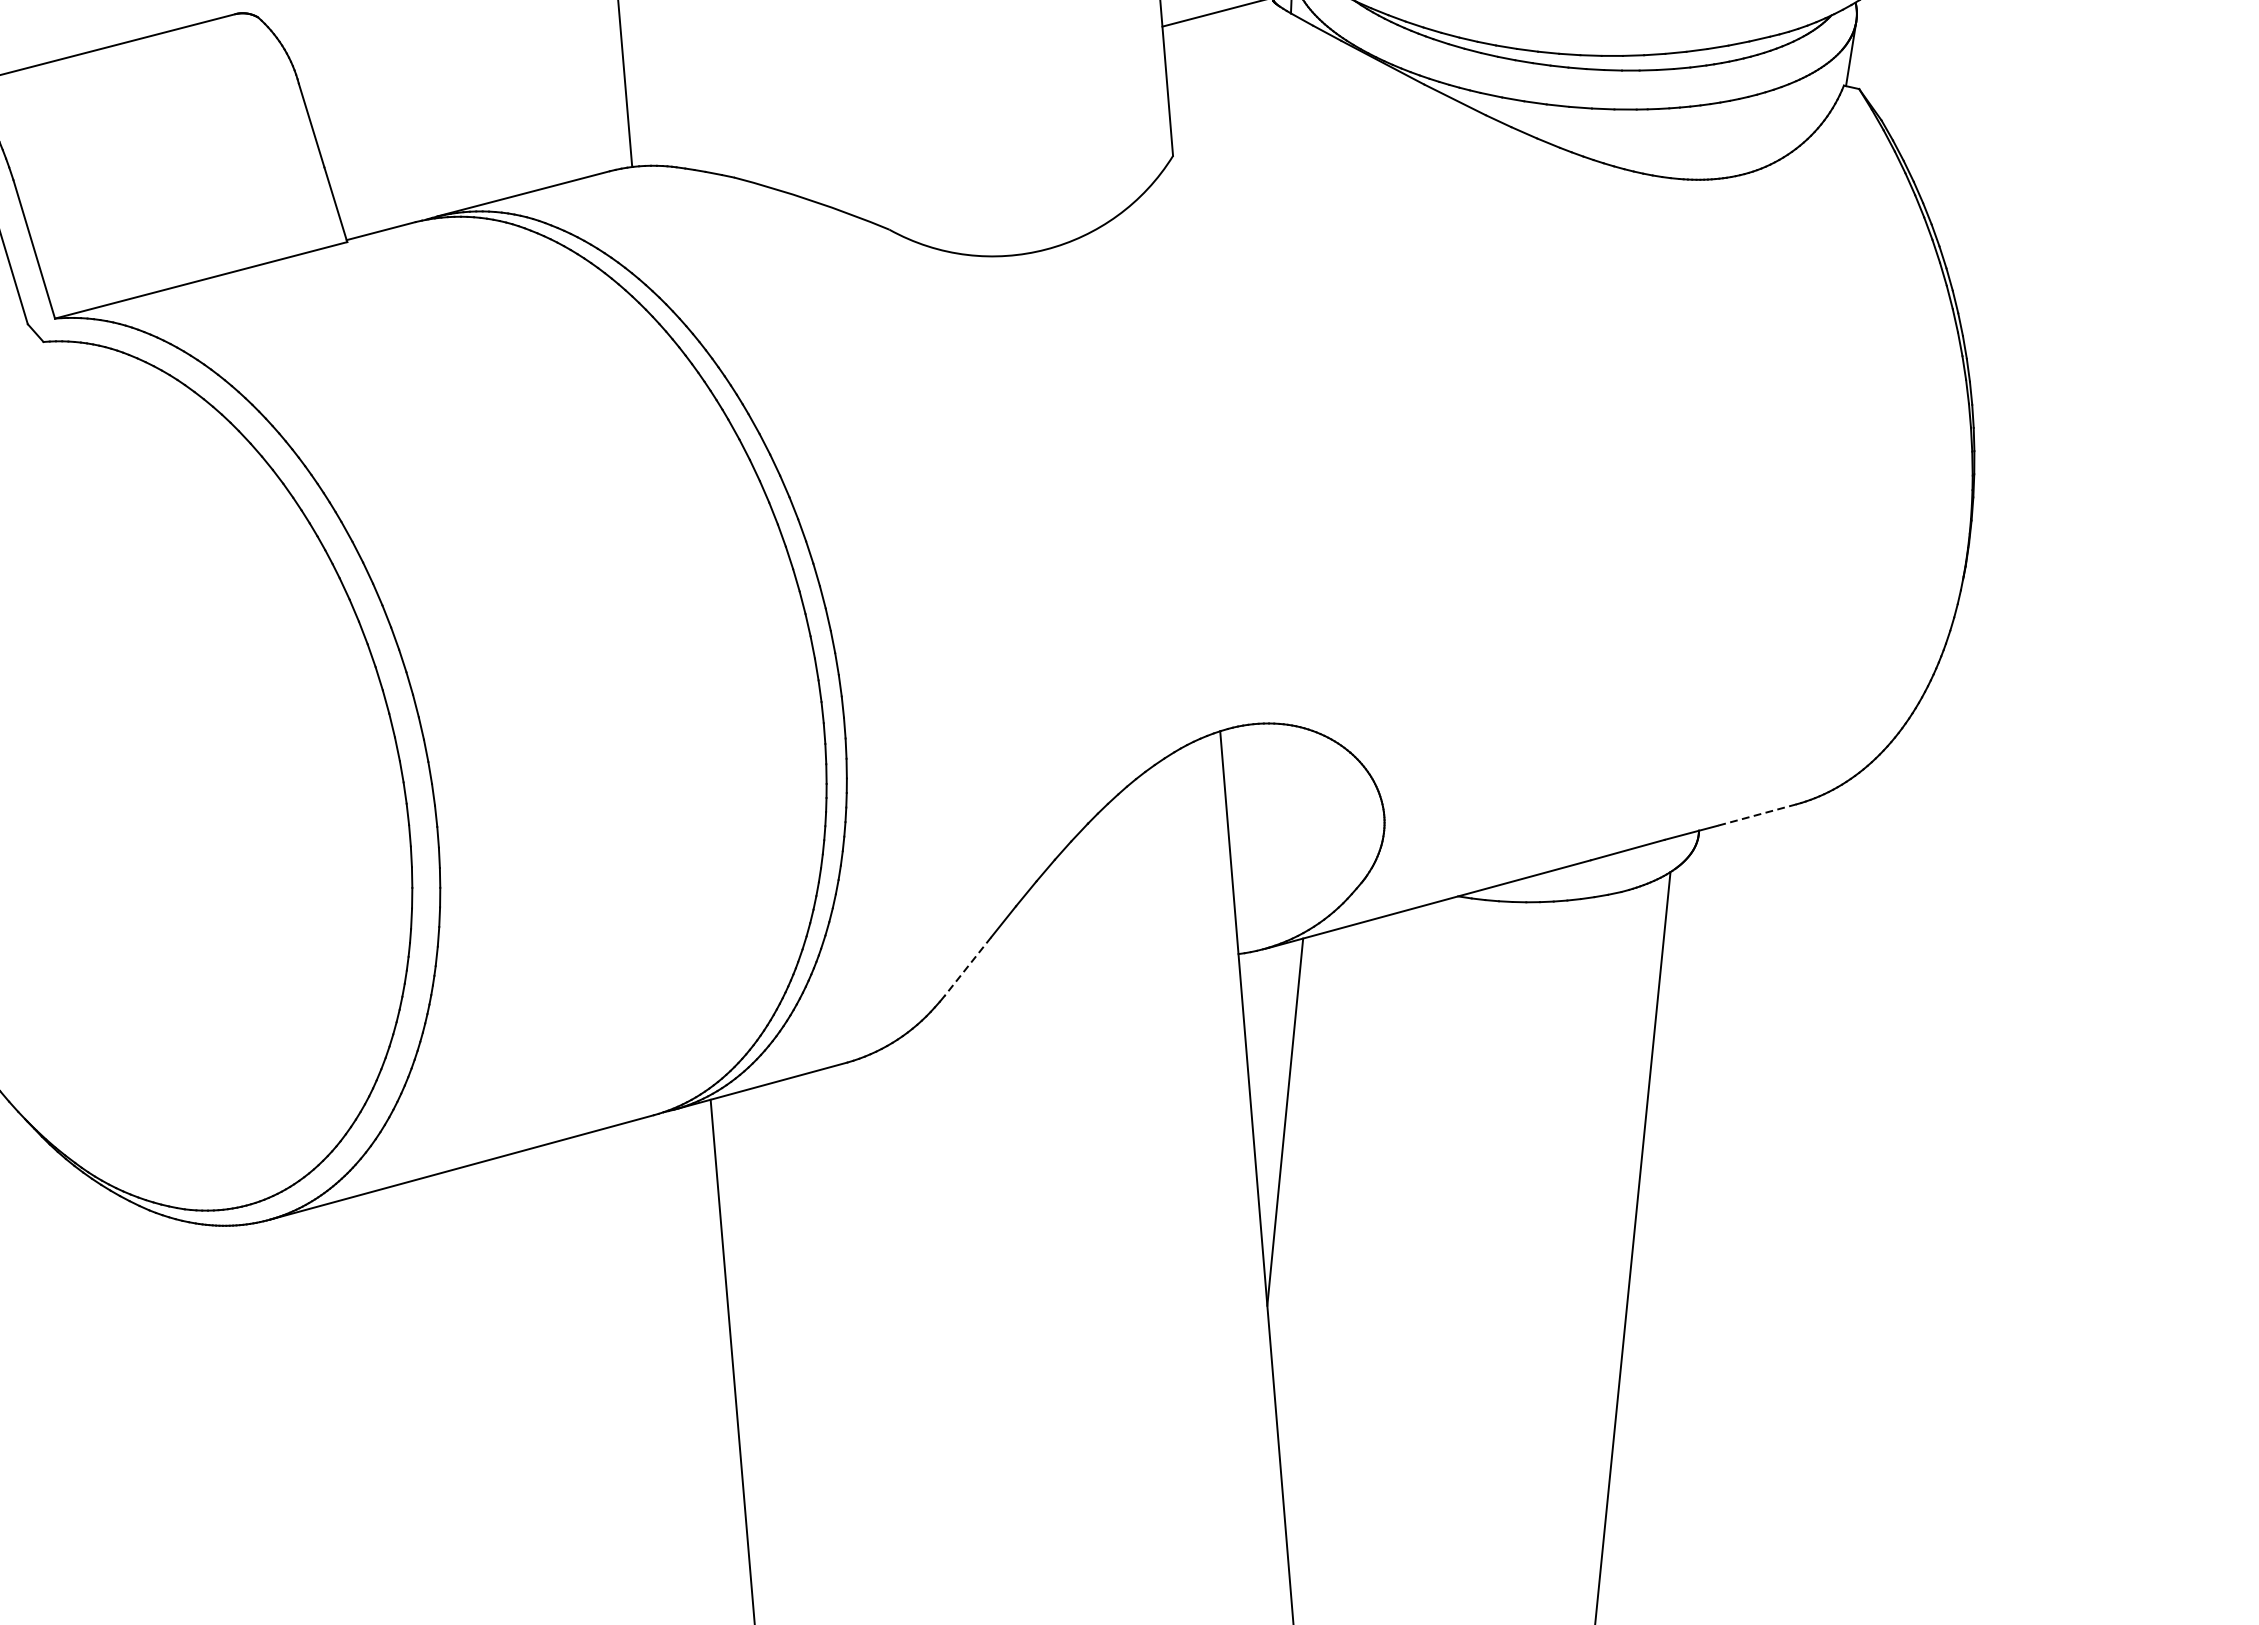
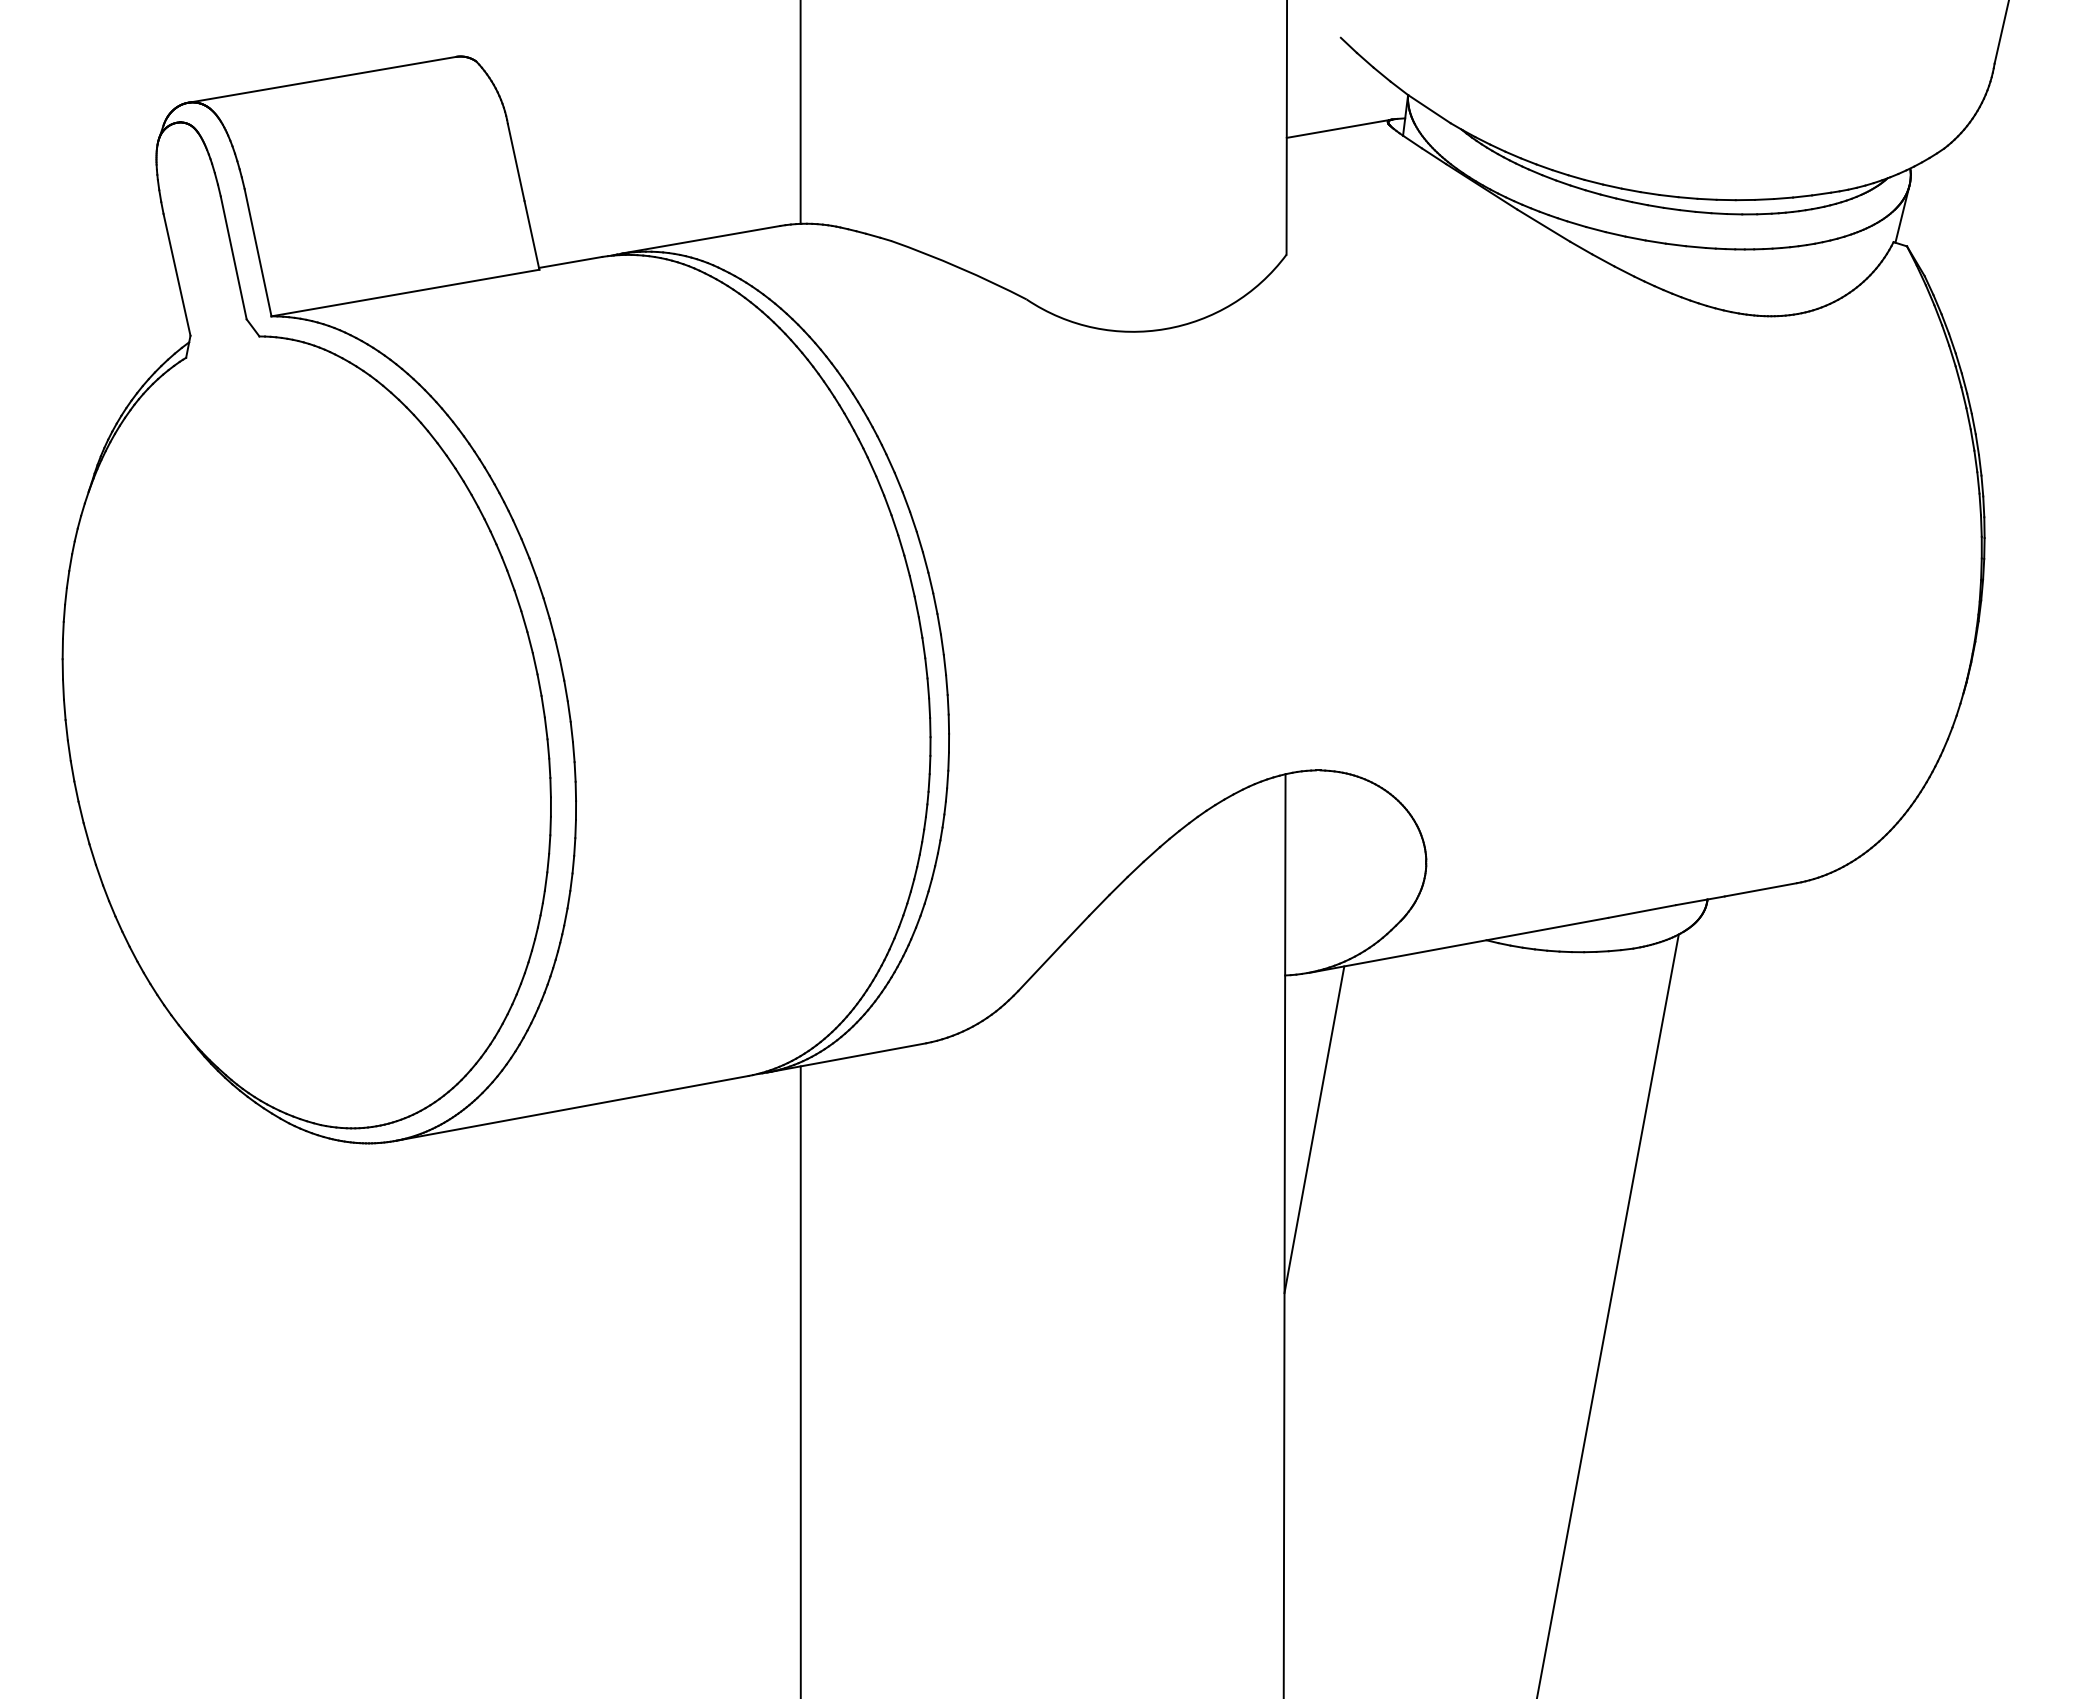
line: (1756, 814) -> (1760, 889), dashed -> solid
line: (967, 966) -> (1041, 966), dashed -> solid

